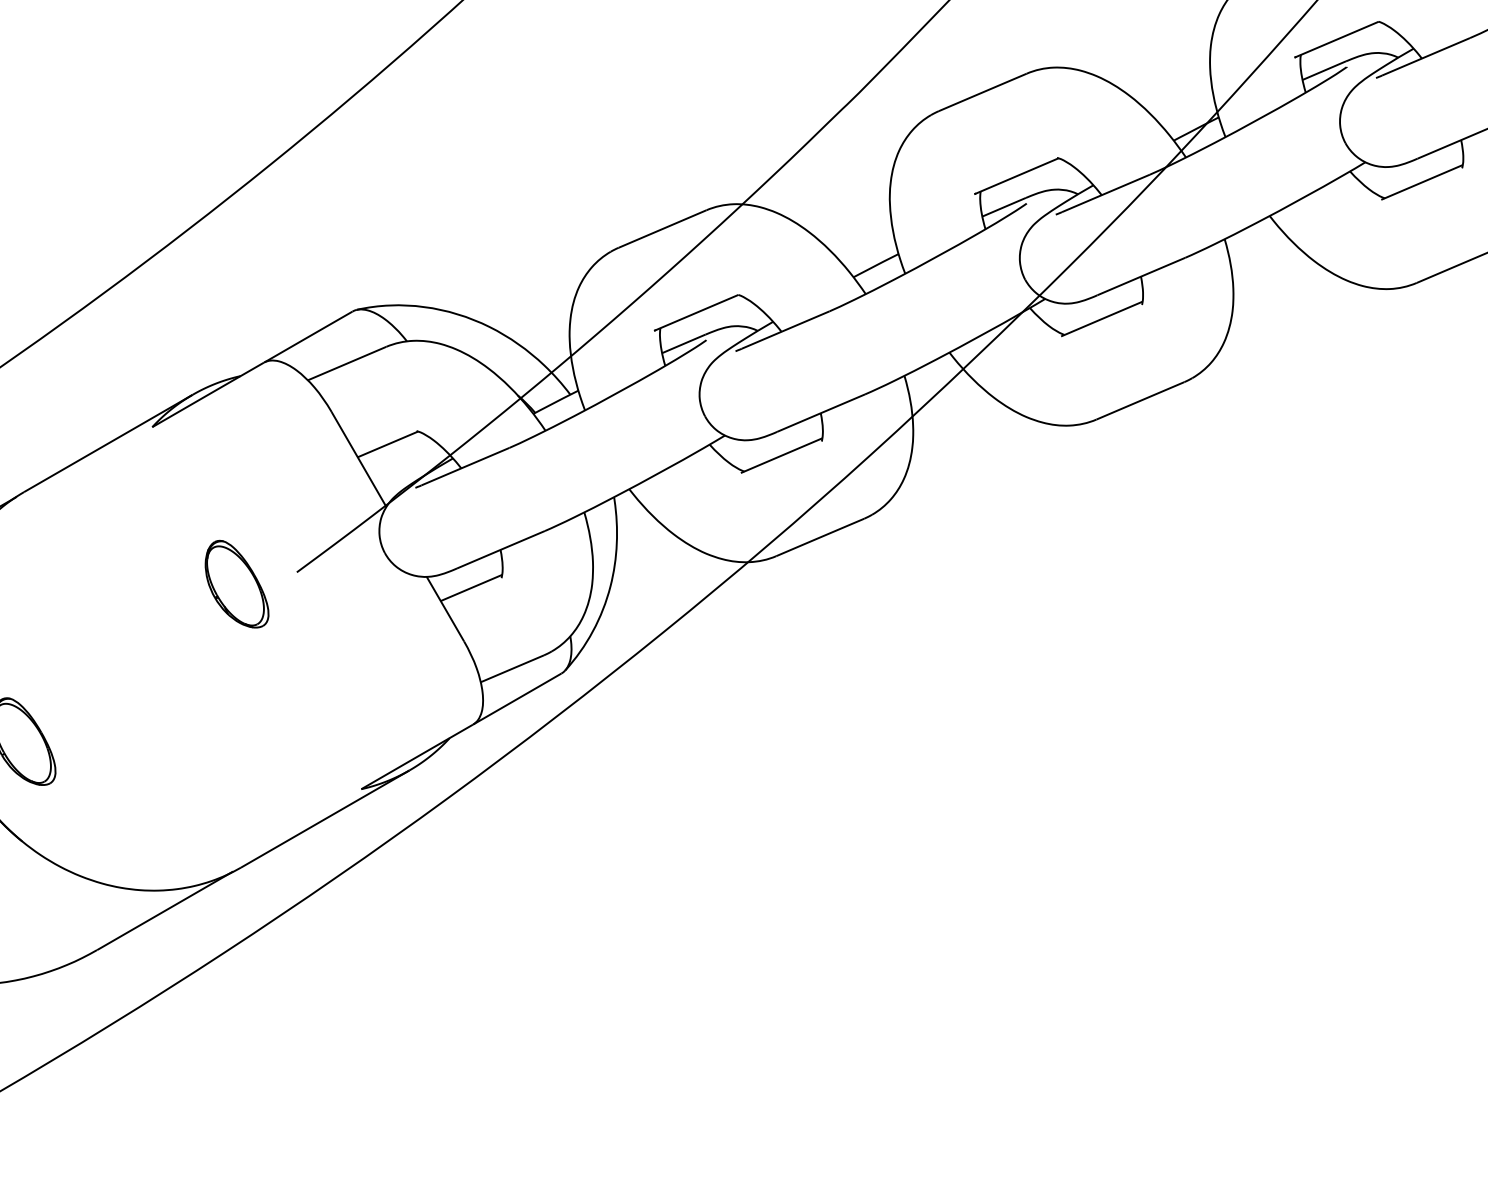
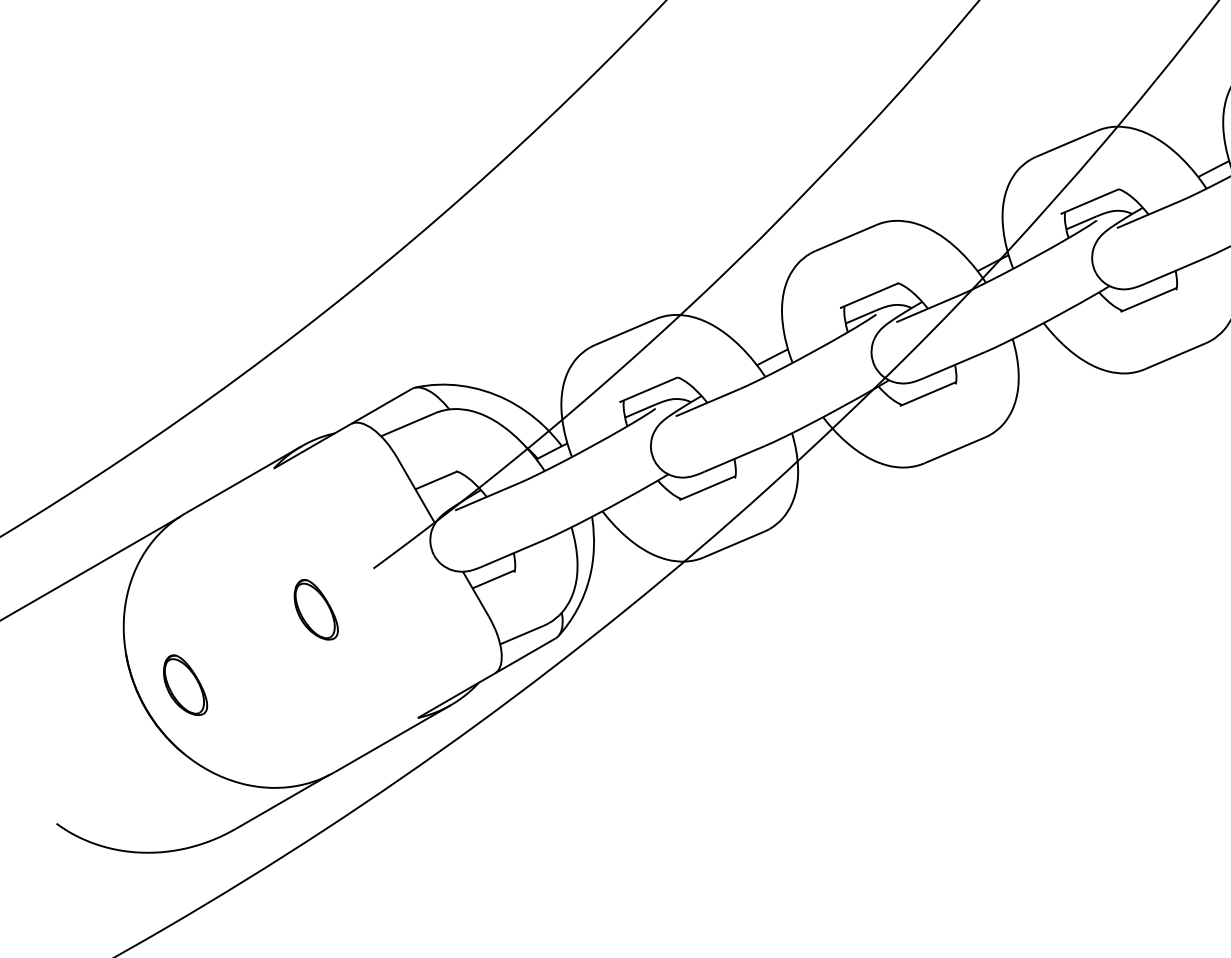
part: (235, 583) -> (315, 609), moved

